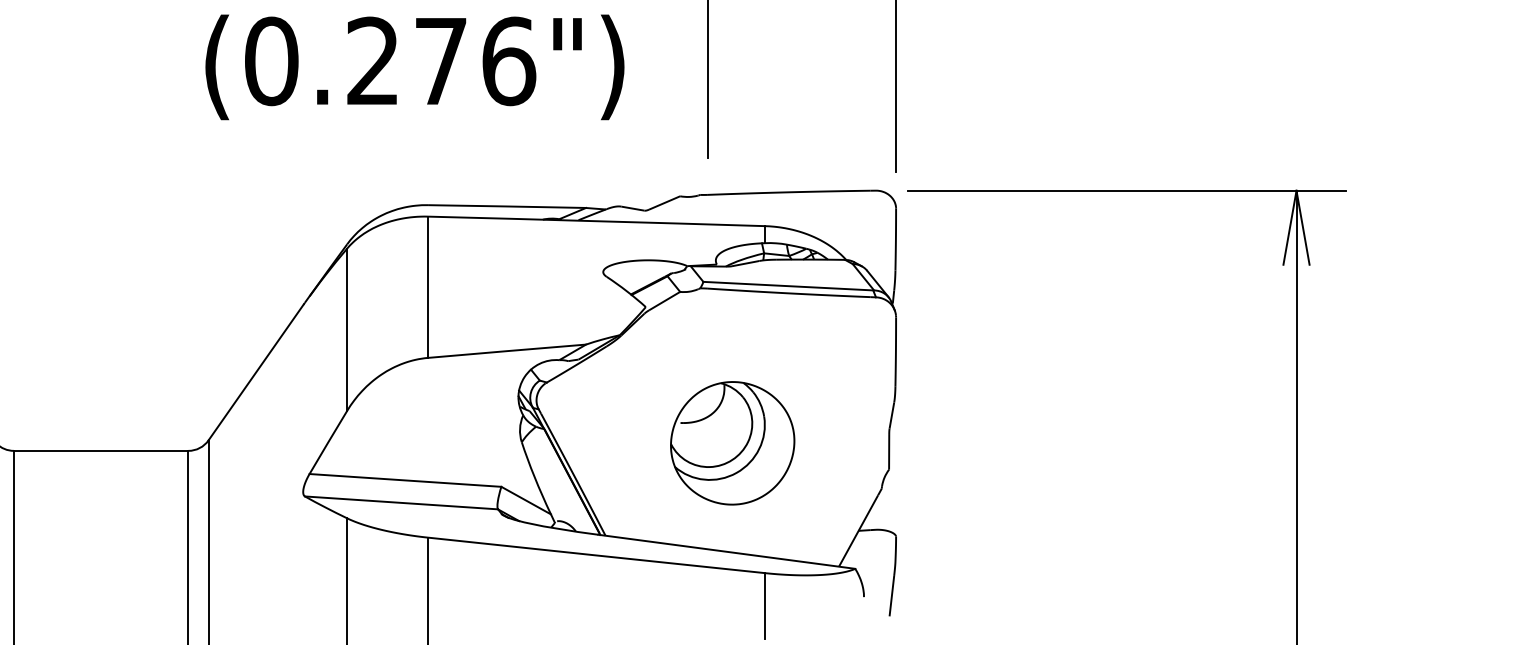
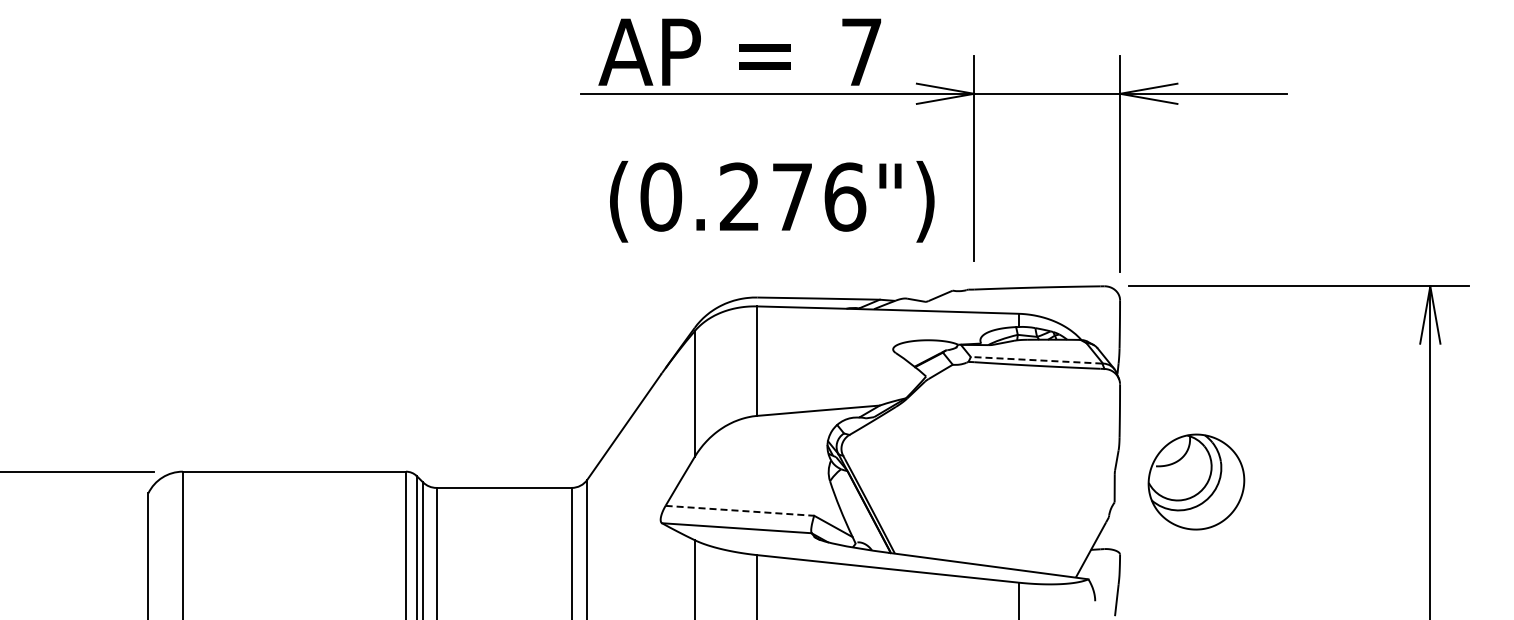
text: (415, 67) -> (772, 201), moved
line: (788, 286) -> (1036, 360), solid -> dashed
part: (732, 442) -> (1196, 481), moved
line: (406, 480) -> (740, 510), solid -> dashed

